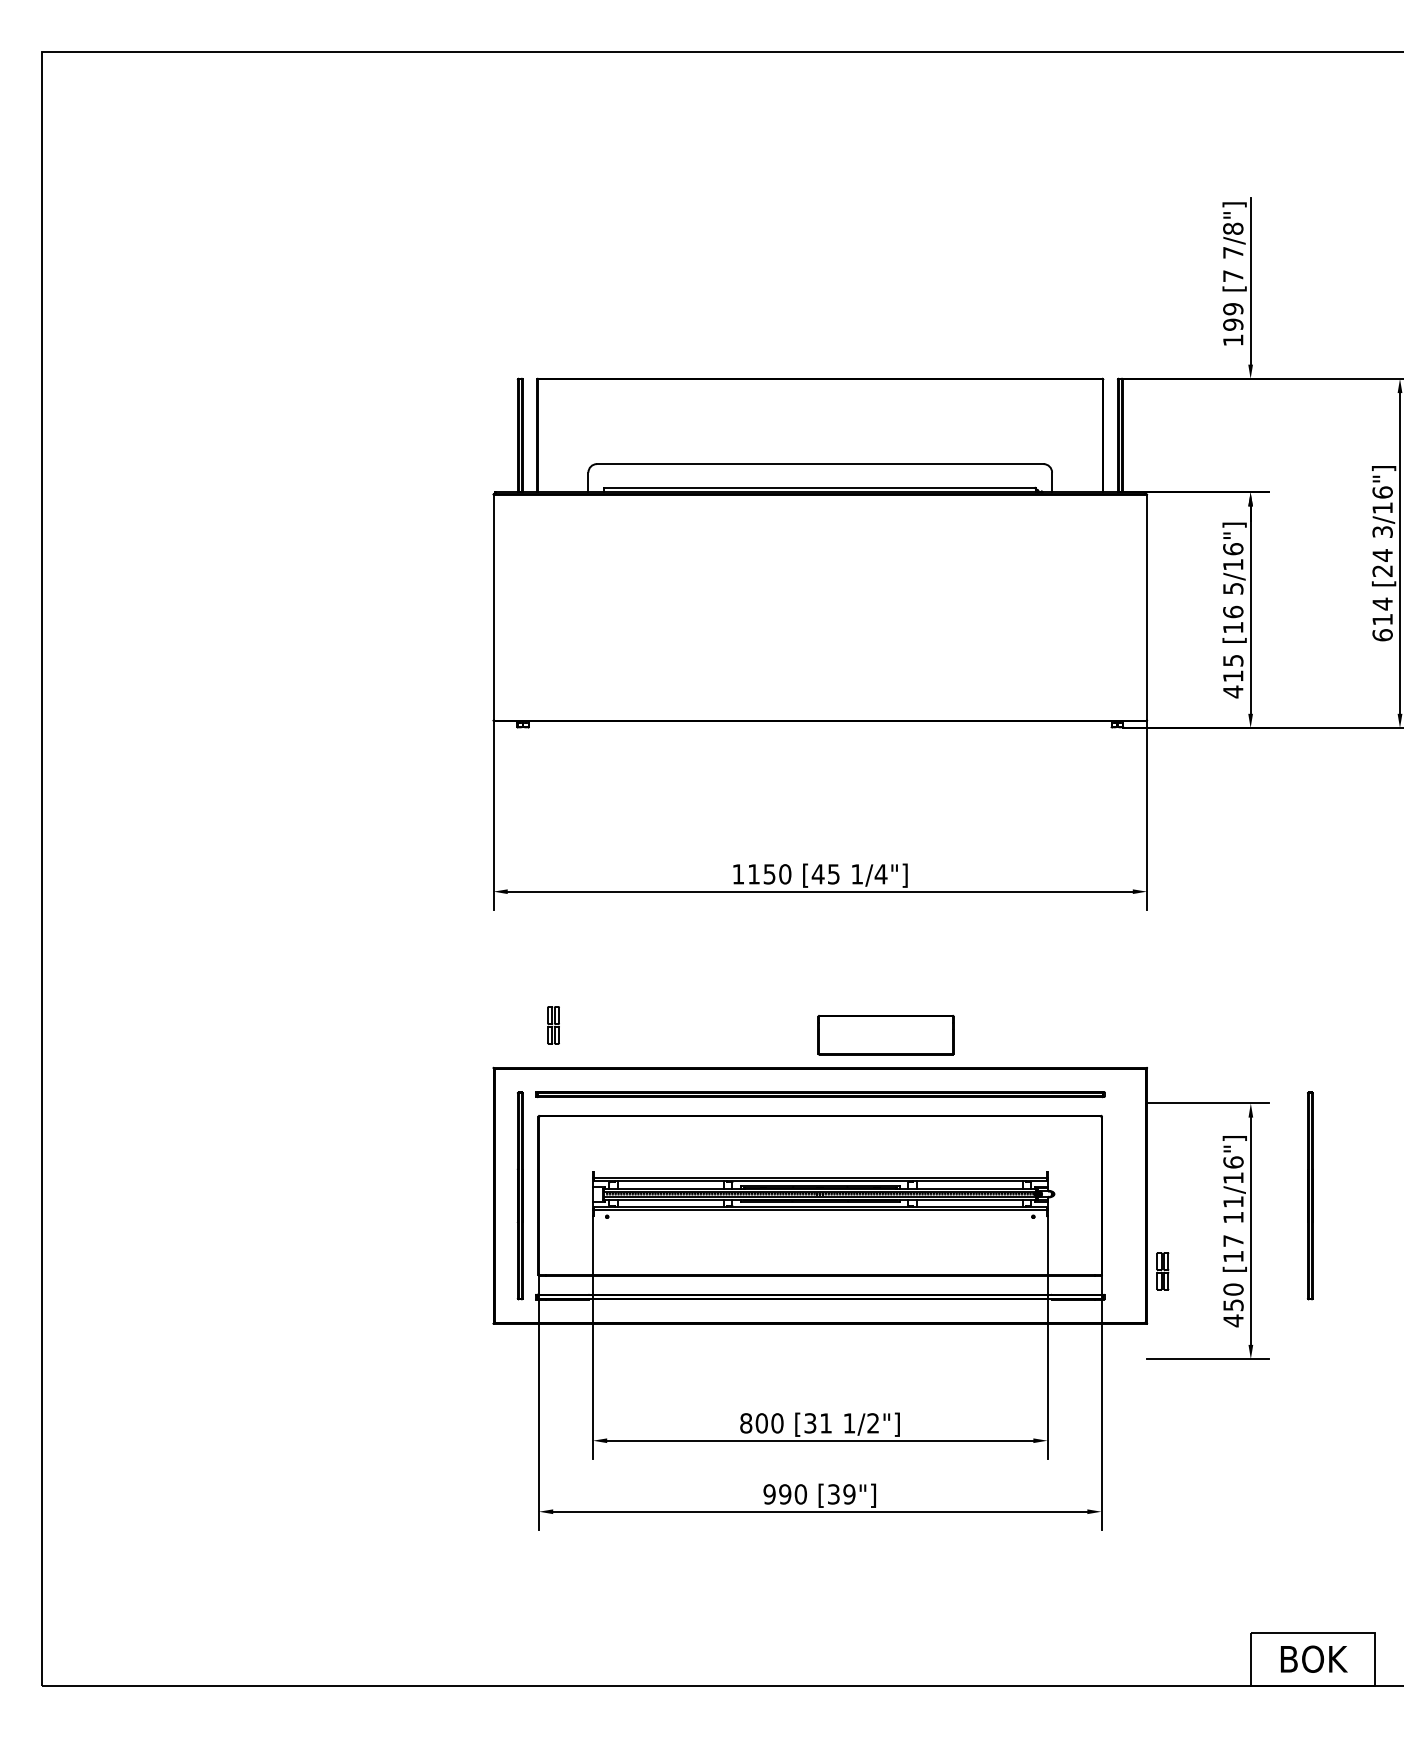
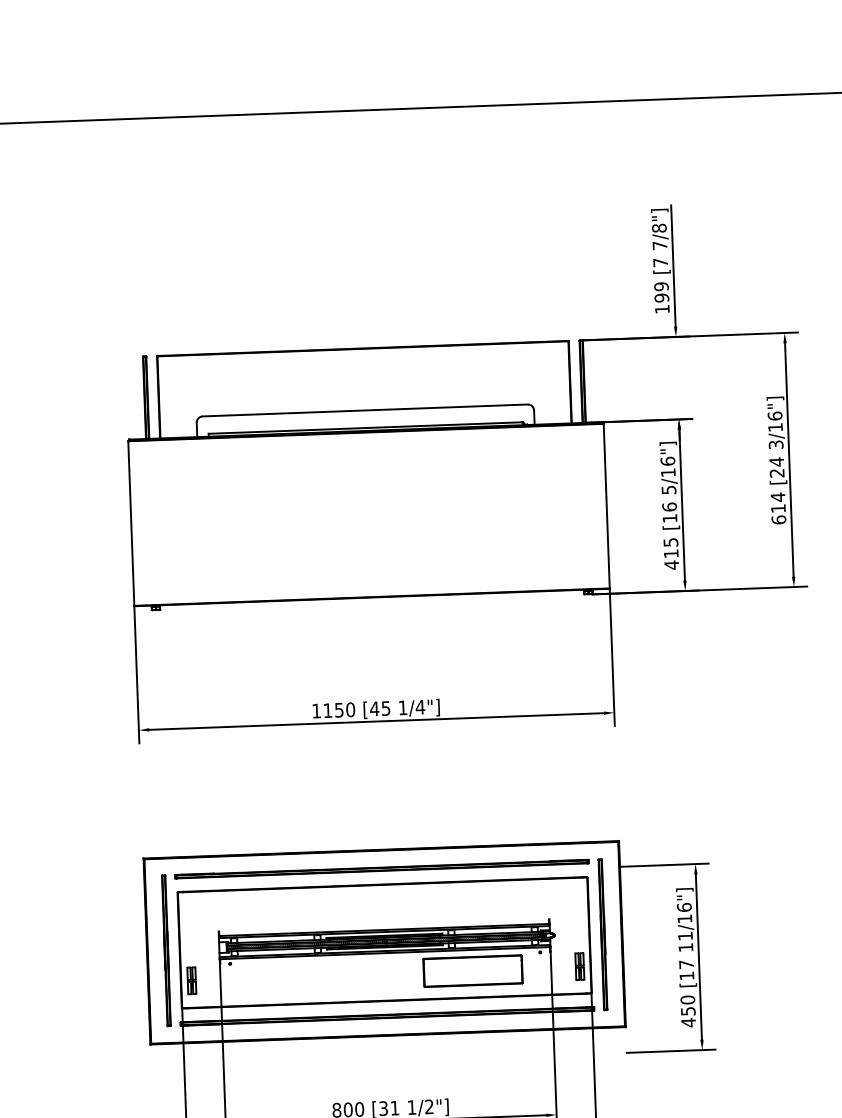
part: (553, 1025) -> (191, 980), moved
part: (885, 1035) -> (472, 971), moved
part: (1310, 1195) -> (603, 934), moved
part: (1162, 1271) -> (579, 966), moved

